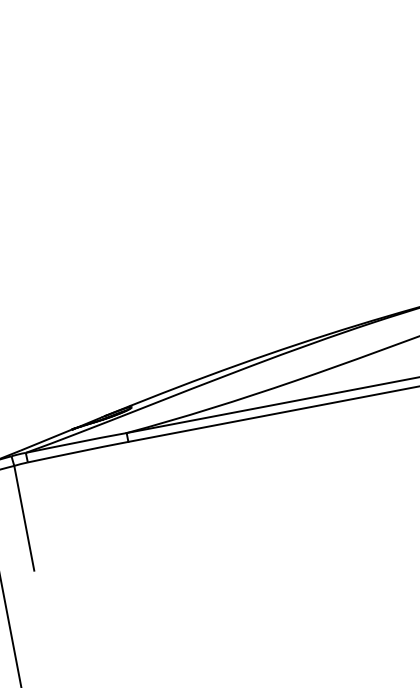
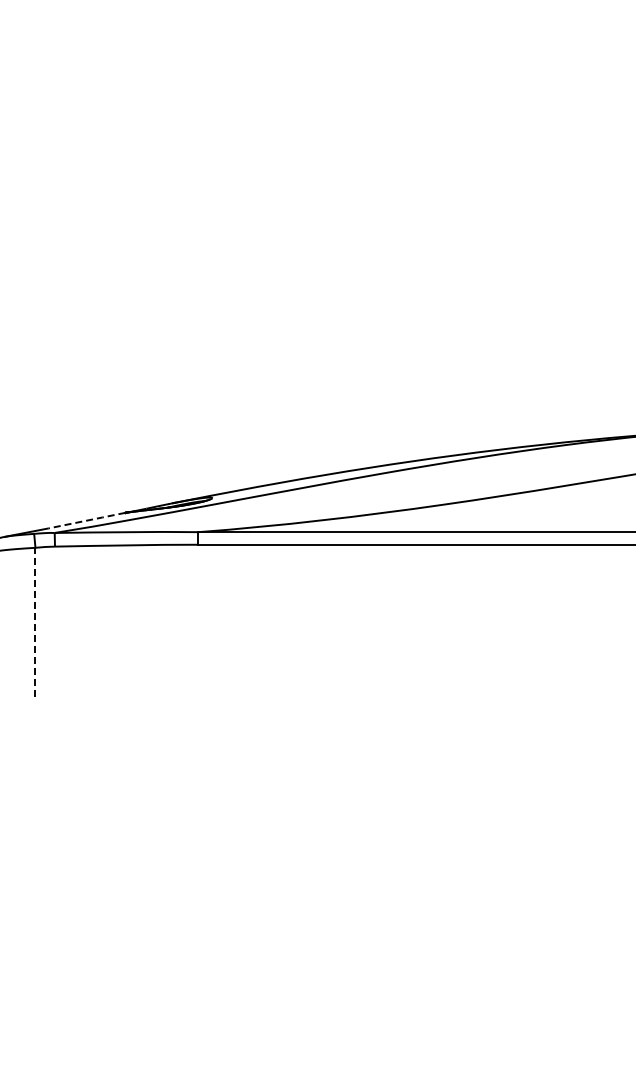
line: (47, 439) -> (87, 520), solid -> dashed
line: (24, 518) -> (35, 622), solid -> dashed

